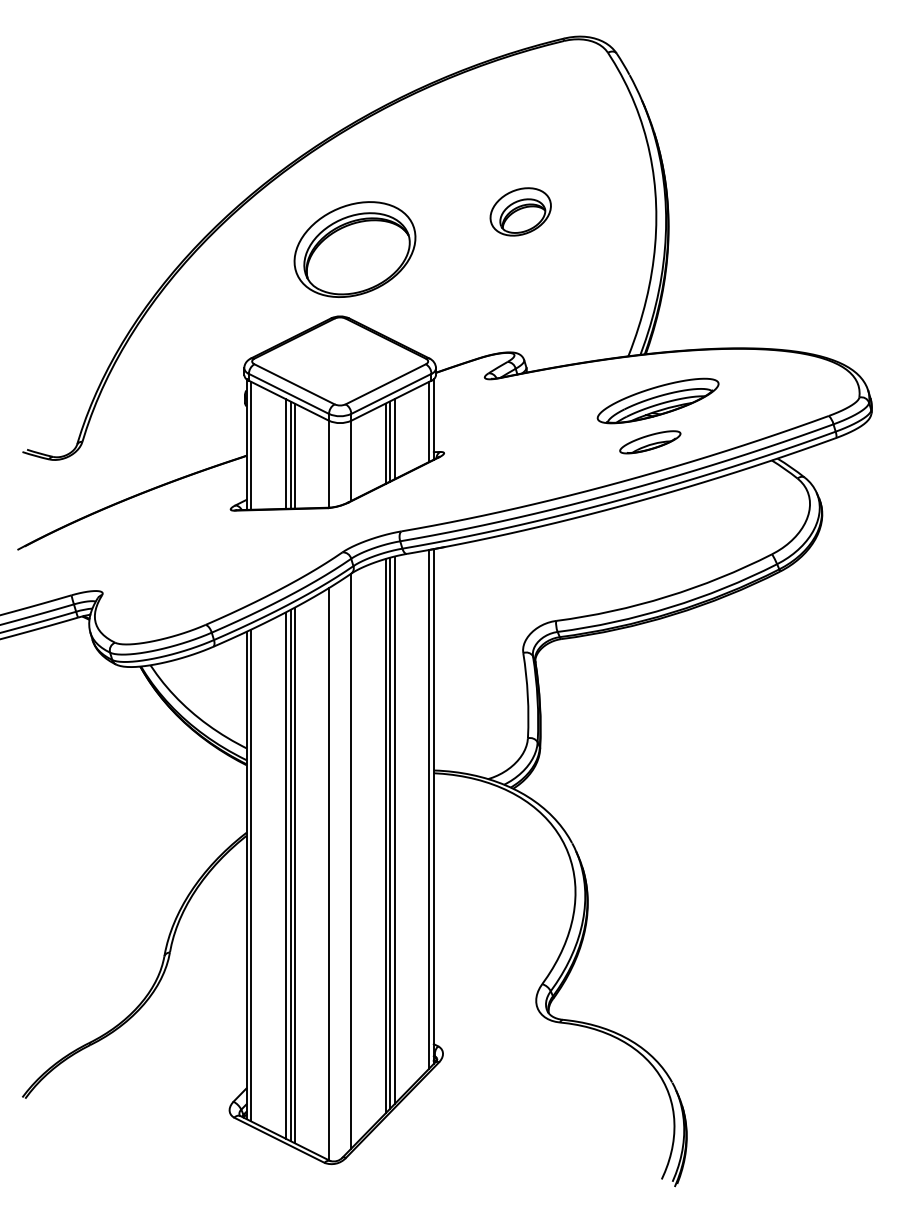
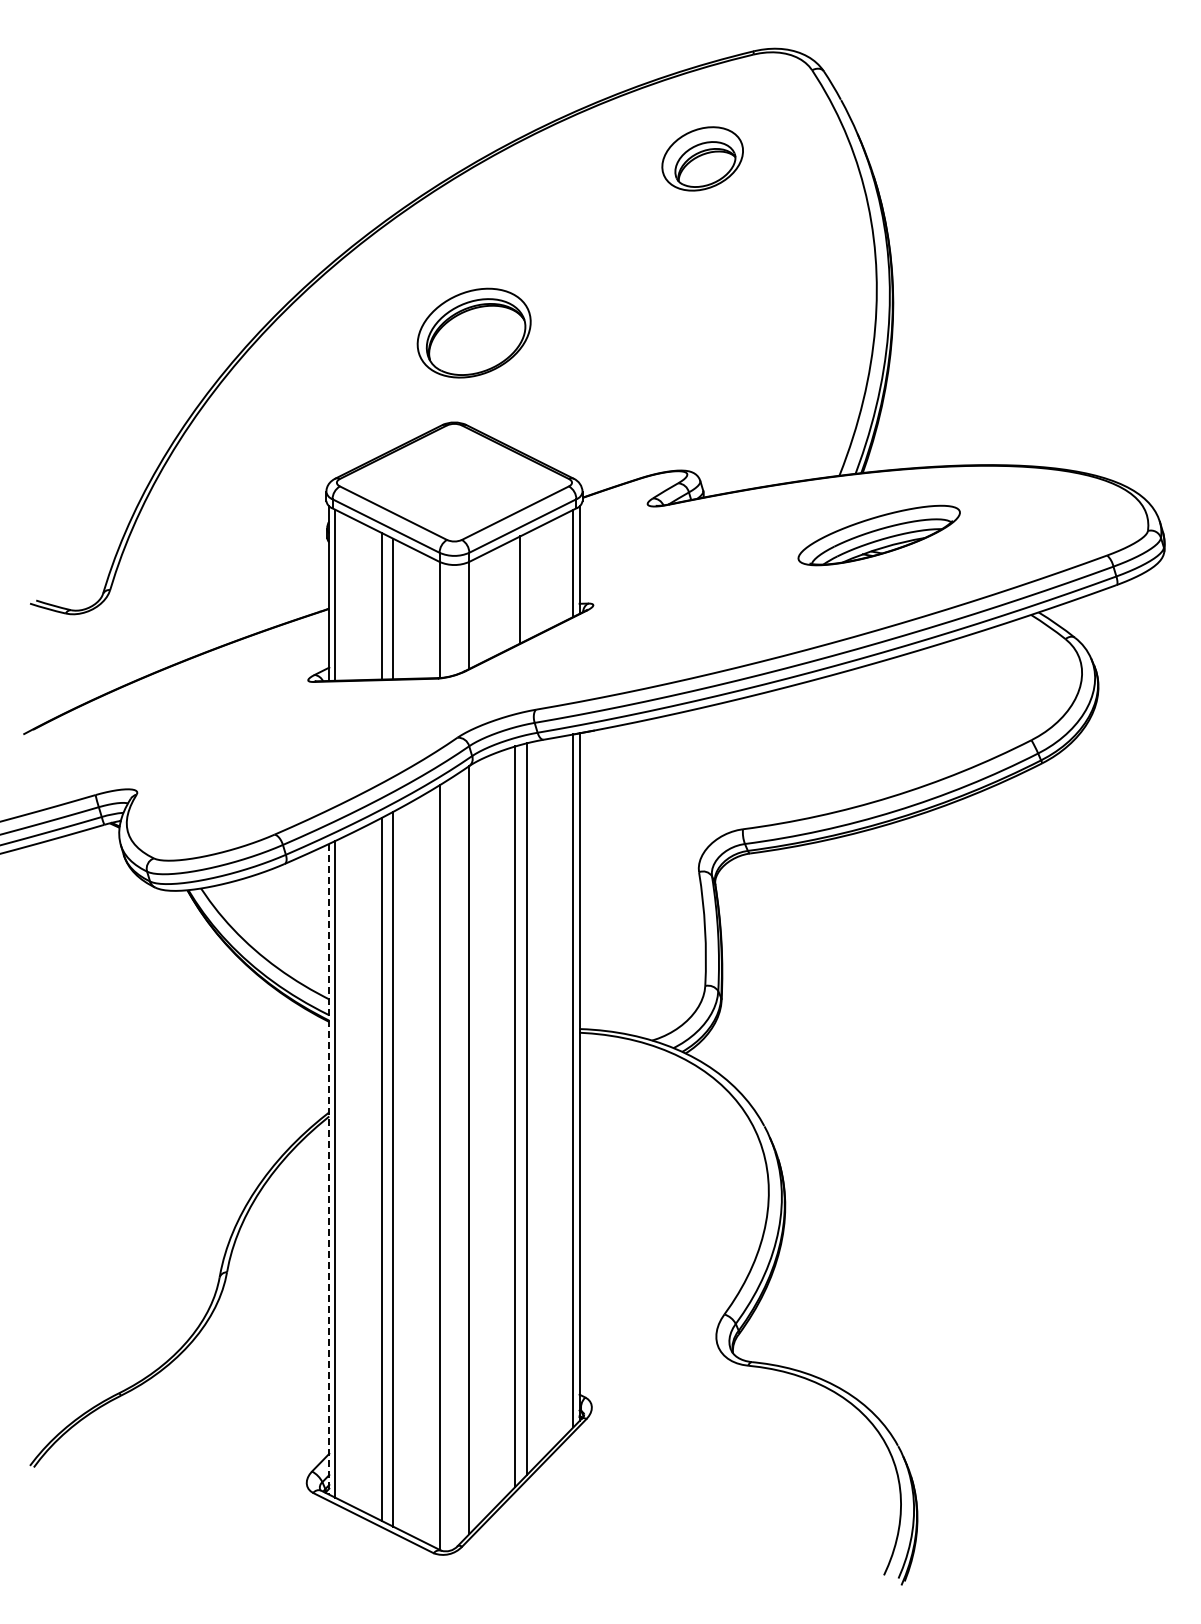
part: (520, 211) -> (702, 158), moved
part: (354, 249) -> (473, 332), size x0.7
line: (394, 438) -> (527, 585), removed
line: (385, 442) -> (515, 591), removed
part: (650, 442) -> (868, 590), removed
line: (290, 454) -> (388, 607), removed
line: (389, 833) -> (520, 1113), removed
line: (246, 875) -> (329, 1169), solid -> dashed
line: (290, 875) -> (388, 1169), removed

